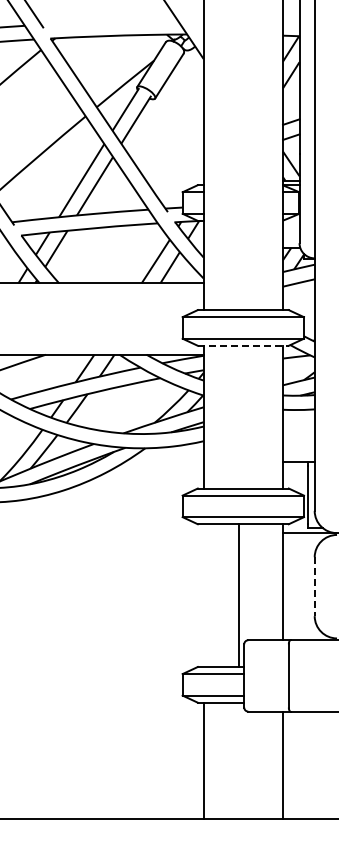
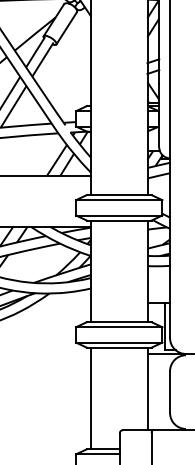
line: (243, 345) -> (119, 220), dashed -> solid
line: (314, 587) -> (169, 392), dashed -> solid
line: (238, 595) -> (90, 398), moved

